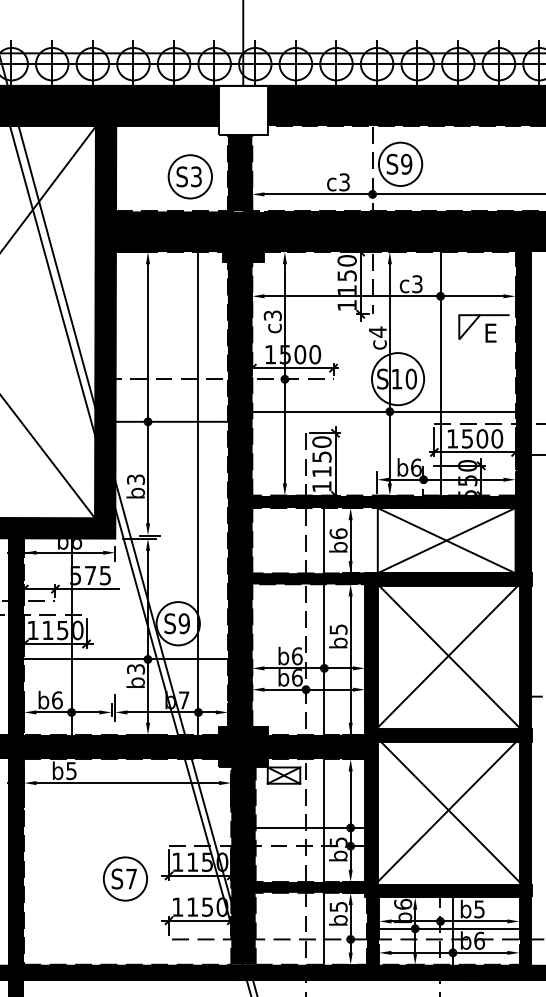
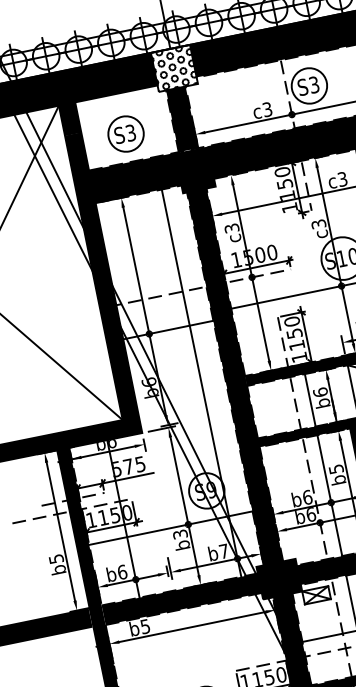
hatch: (242, 109) -> (173, 68), added
text: (406, 164) -> (314, 85), S9 -> S3
part: (189, 176) -> (125, 133), moved
text: (377, 331) -> (318, 223), c4 -> c3
text: (135, 479) -> (148, 382), b3 -> b6

